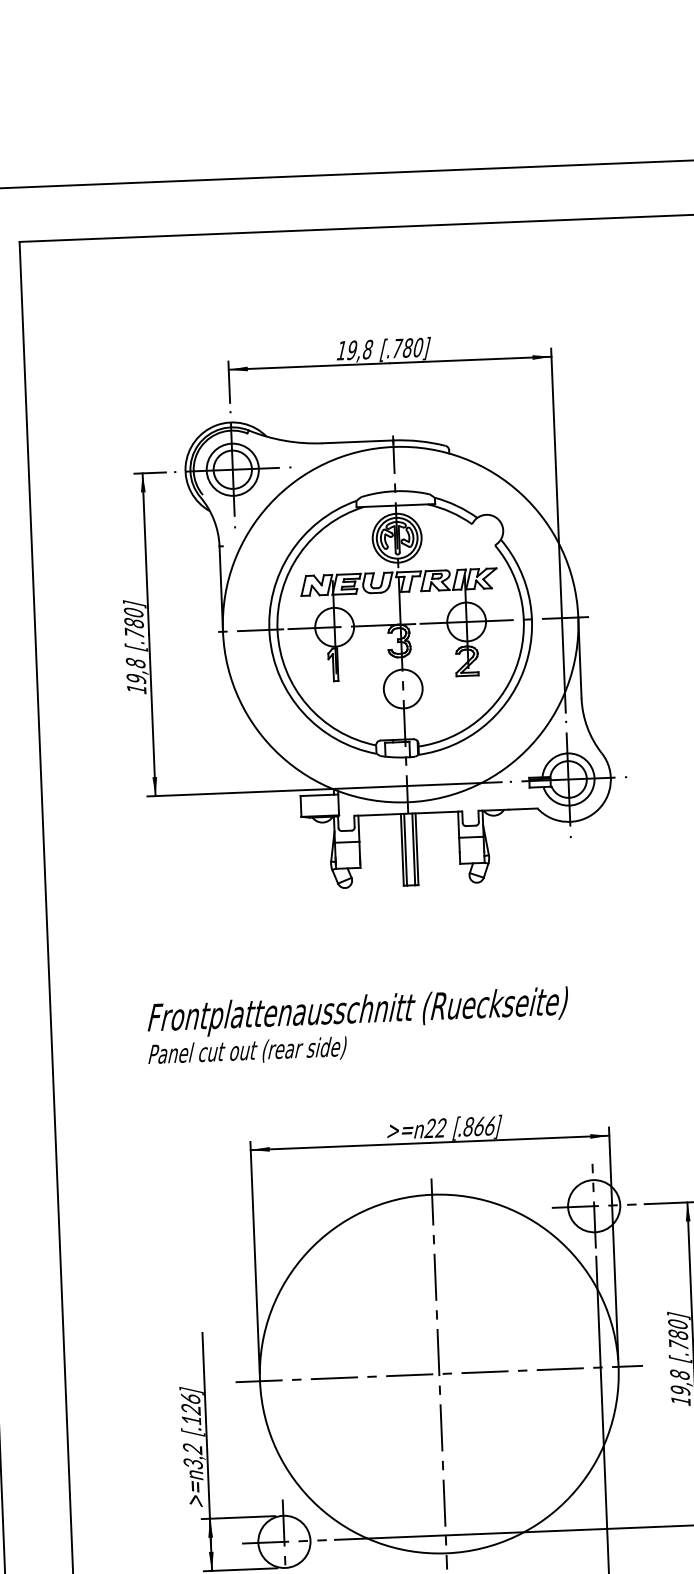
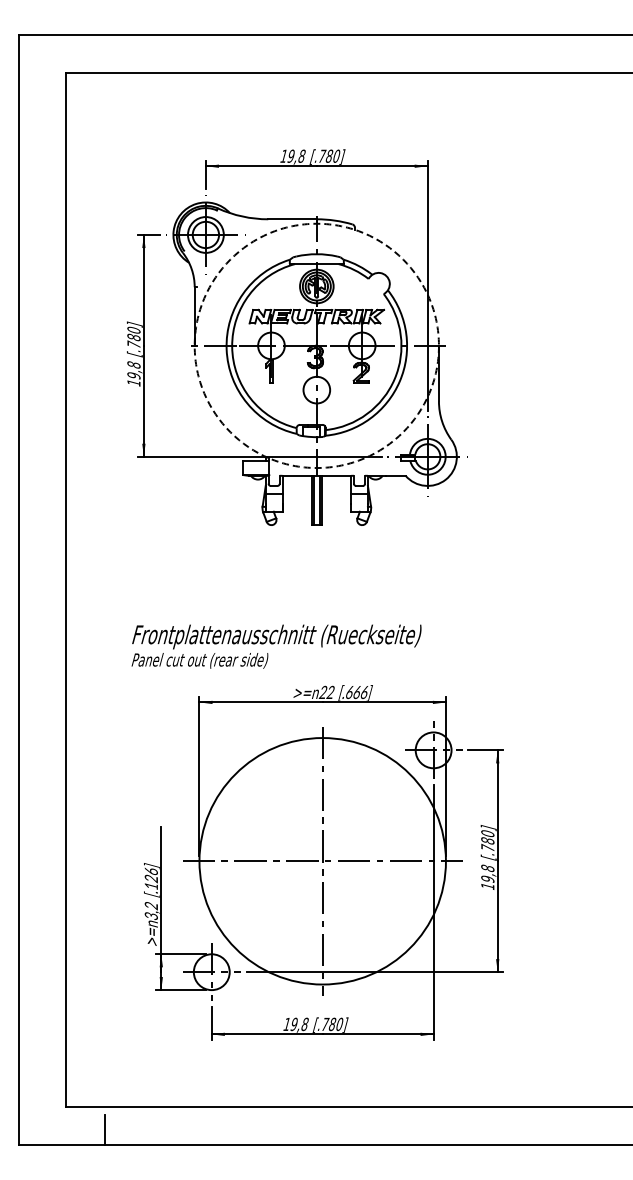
circle: (400, 624) -> (316, 345), solid -> dashed
text: (358, 1026) -> (276, 646), moved
text: (468, 1125) -> (349, 691), [.866] -> [.666]

